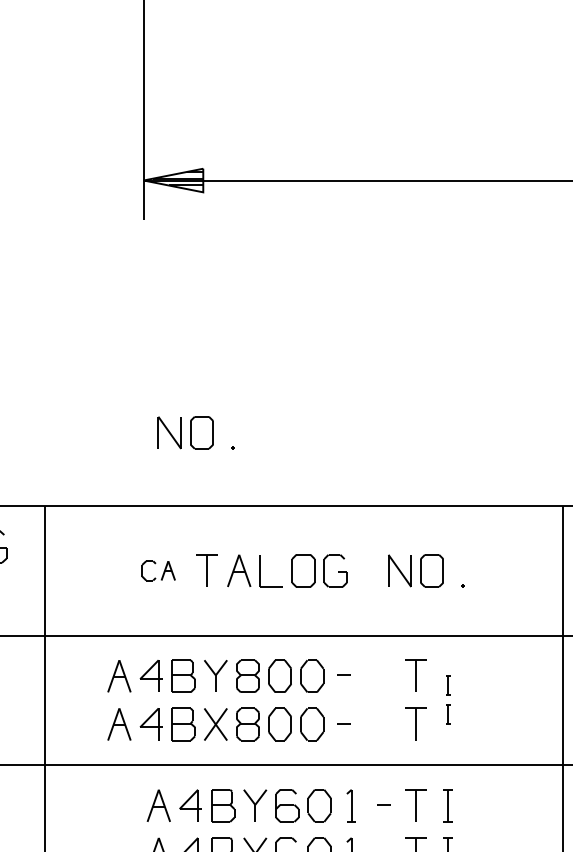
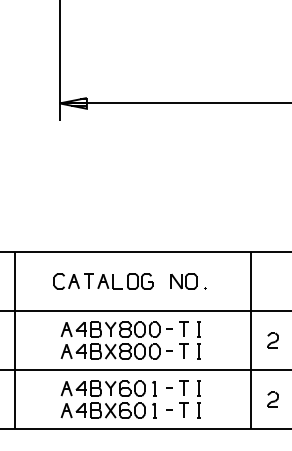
part: (195, 432) -> (83, 218), removed
part: (158, 570) -> (66, 281), size x1.67
part: (228, 700) -> (116, 340), moved
part: (447, 700) -> (198, 340), size x1.67

